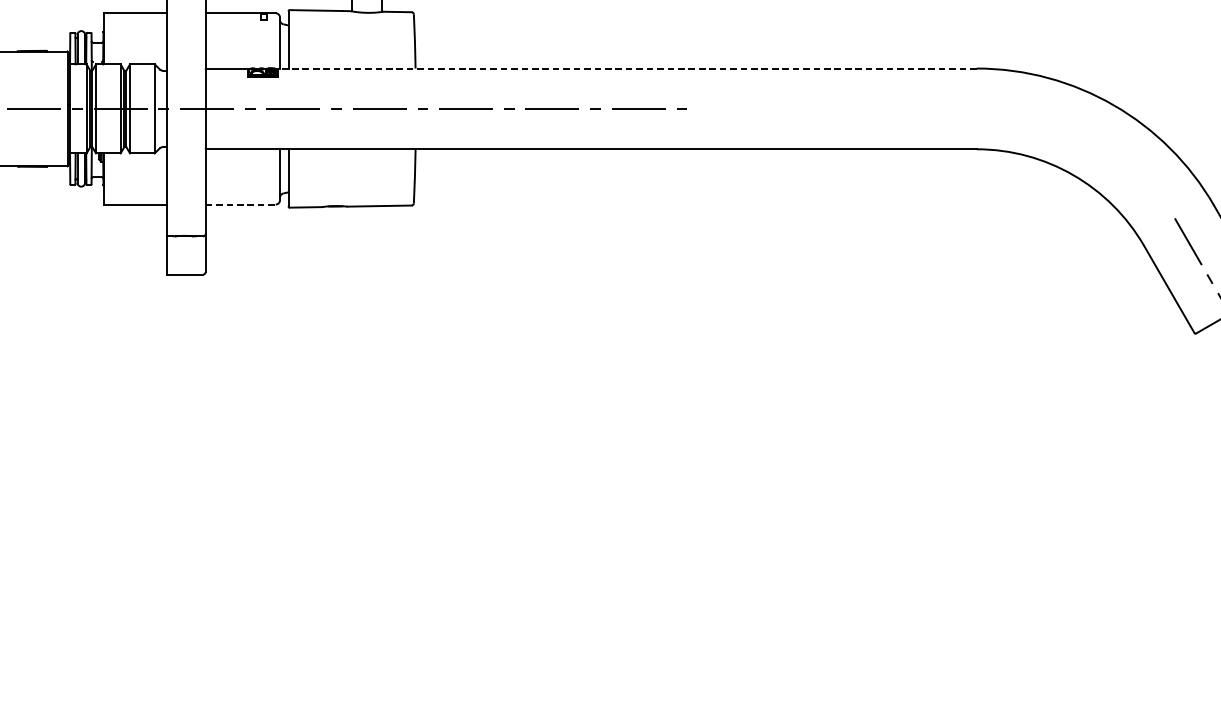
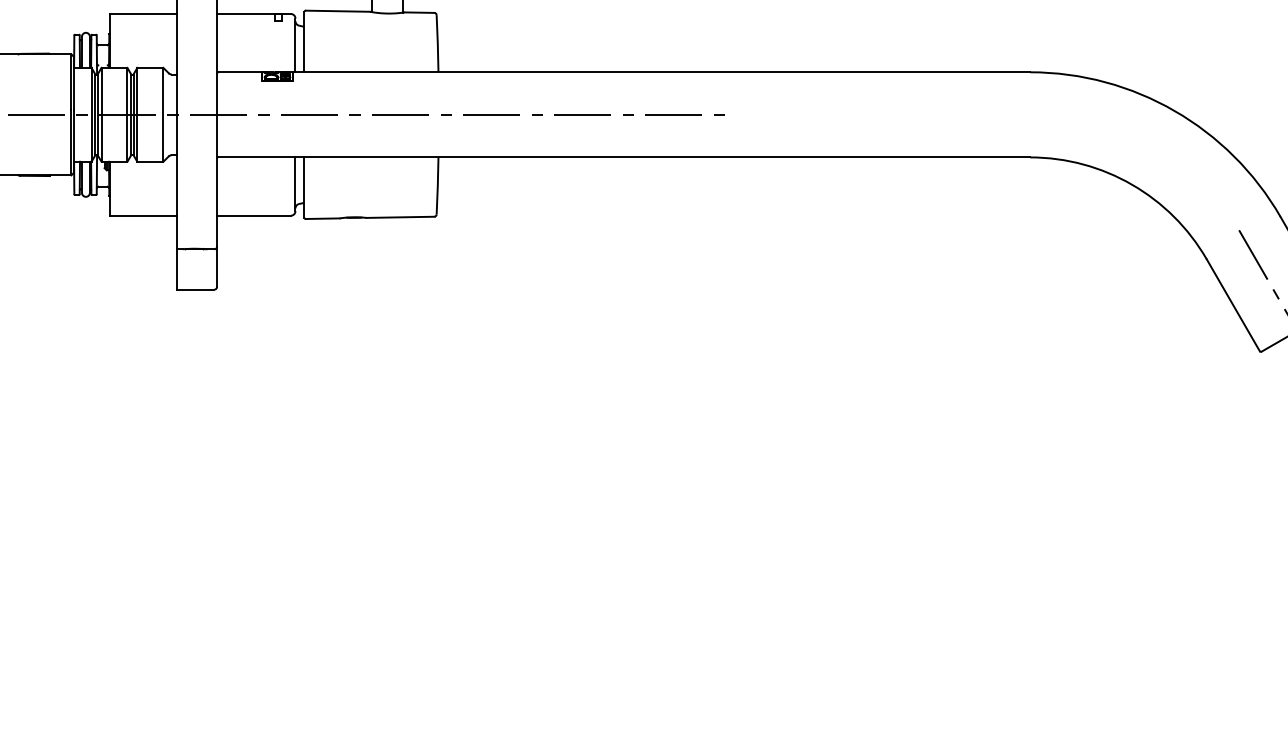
line: (627, 68) -> (661, 72), dashed -> solid
line: (241, 204) -> (254, 215), dashed -> solid

